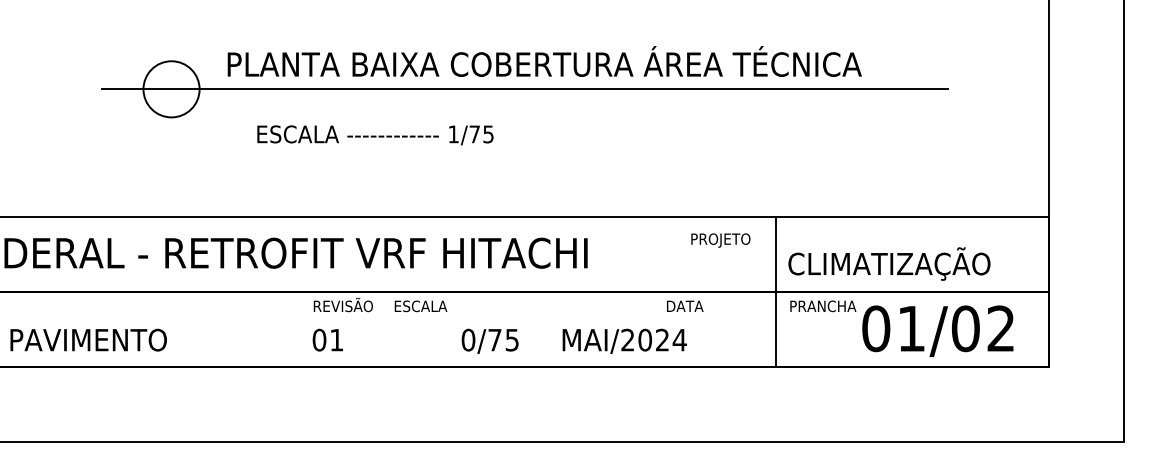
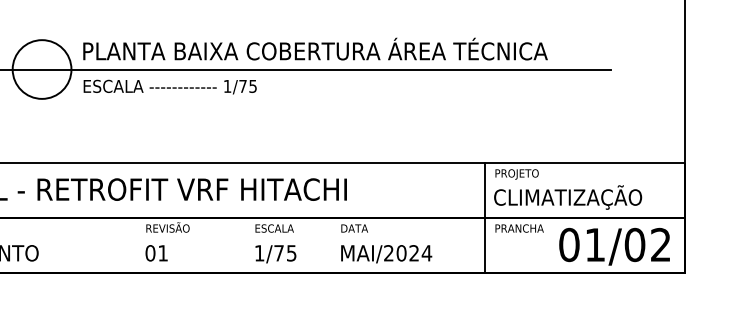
circle: (171, 89) -> (42, 69), size x1.43
text: (375, 135) -> (170, 87), moved
text: (720, 240) -> (516, 174), moved
text: (685, 305) -> (354, 227), moved
text: (420, 306) -> (274, 228), moved
text: (937, 330) -> (614, 246), moved
text: (468, 339) -> (259, 252), 0/75 -> 1/75
text: (624, 340) -> (386, 253), moved

